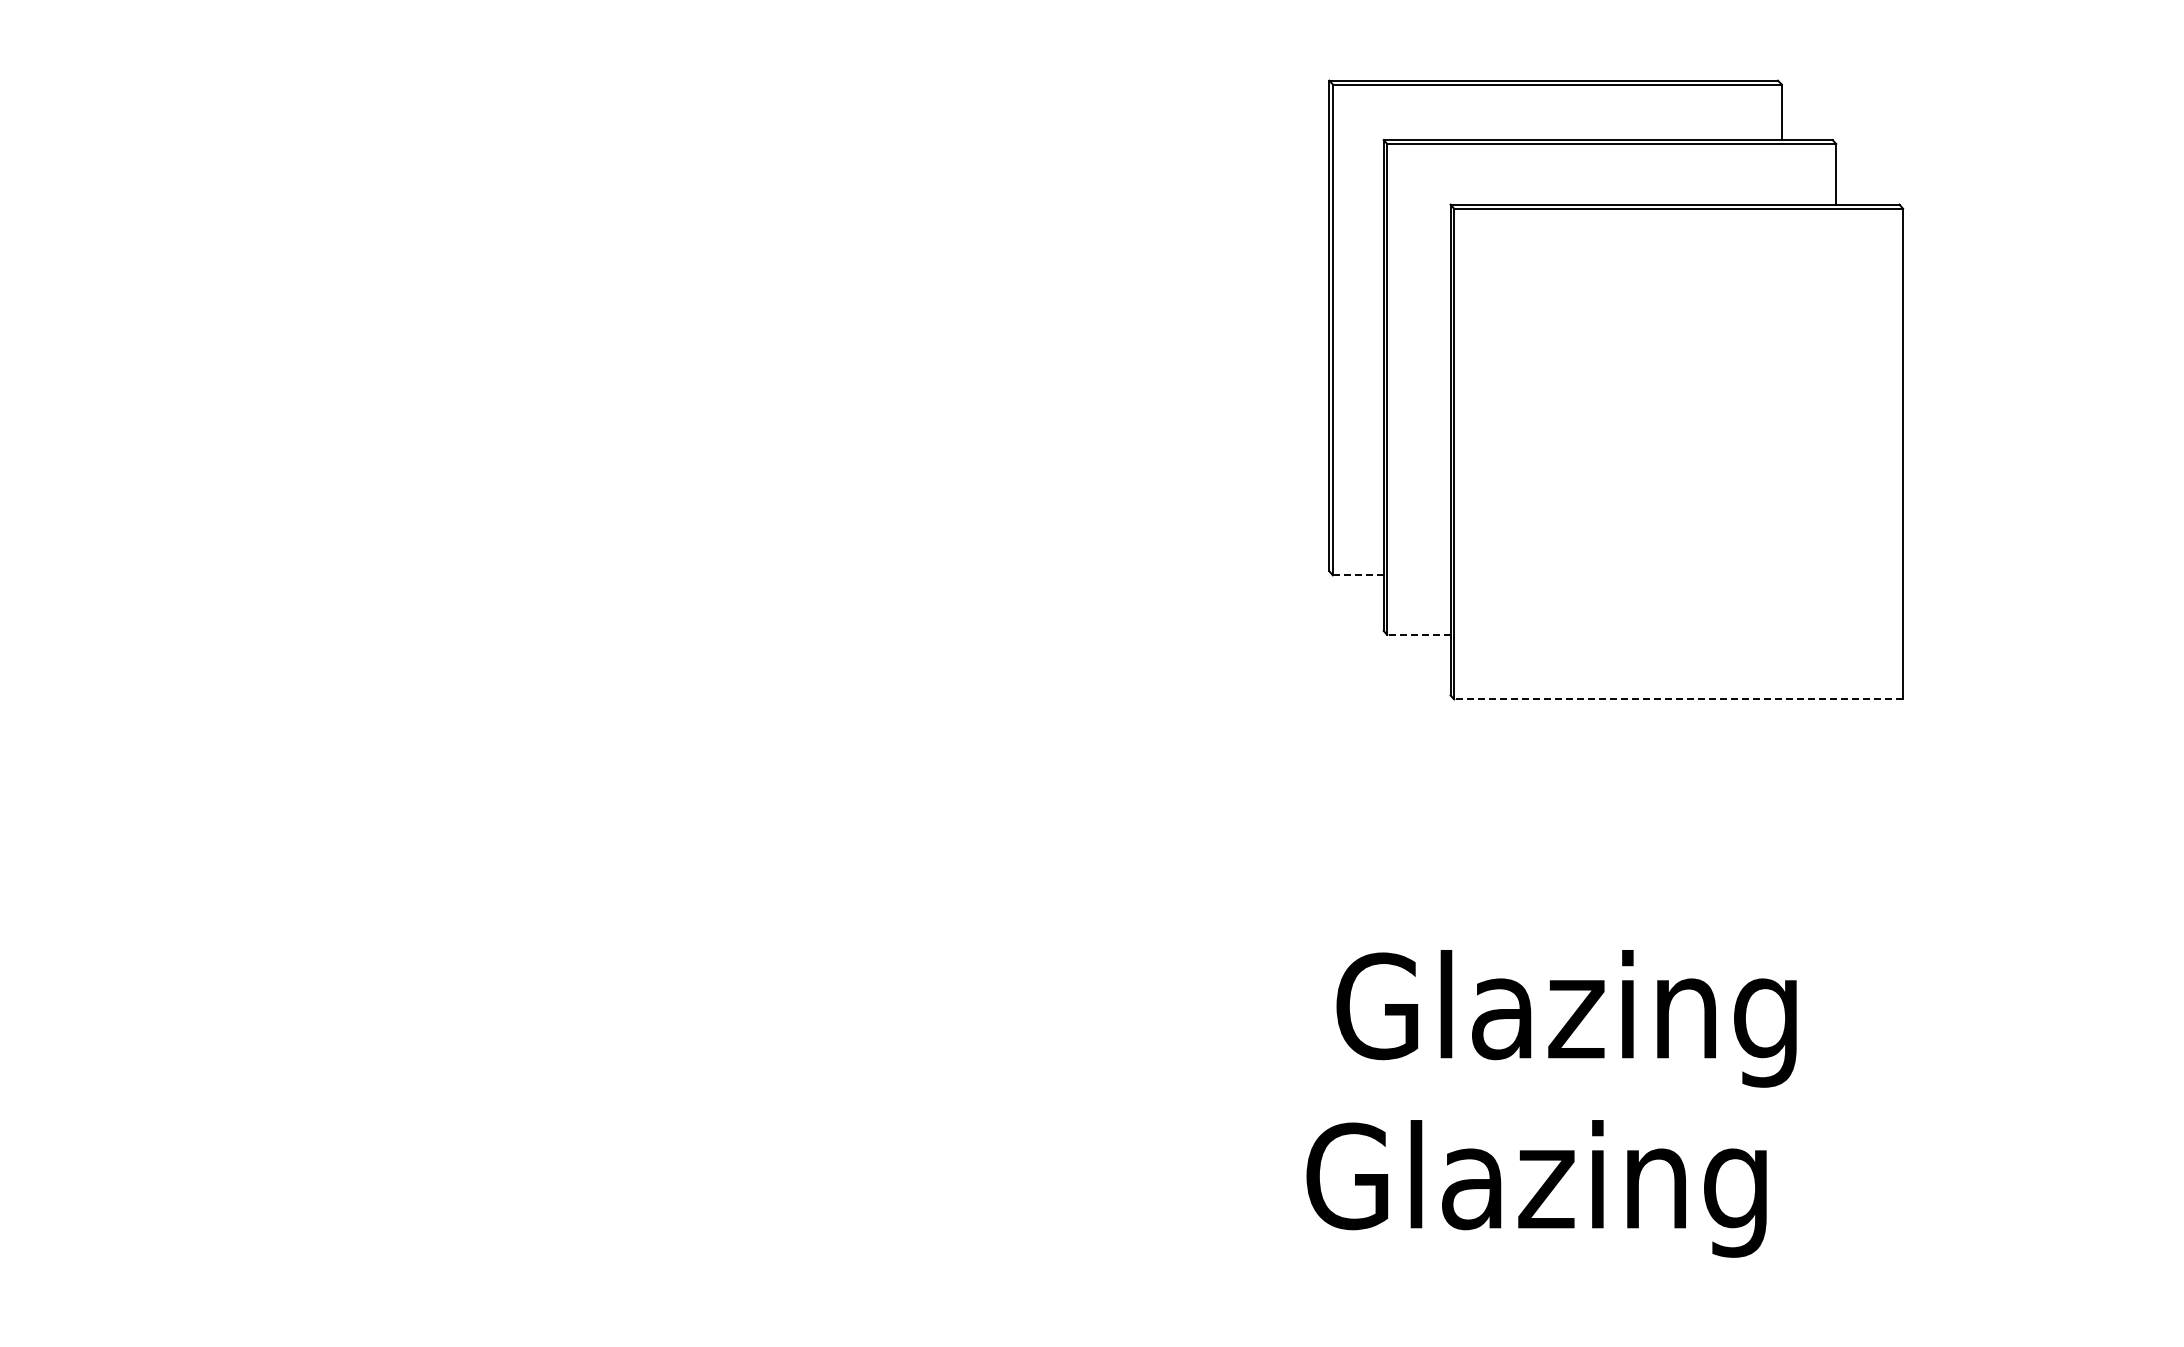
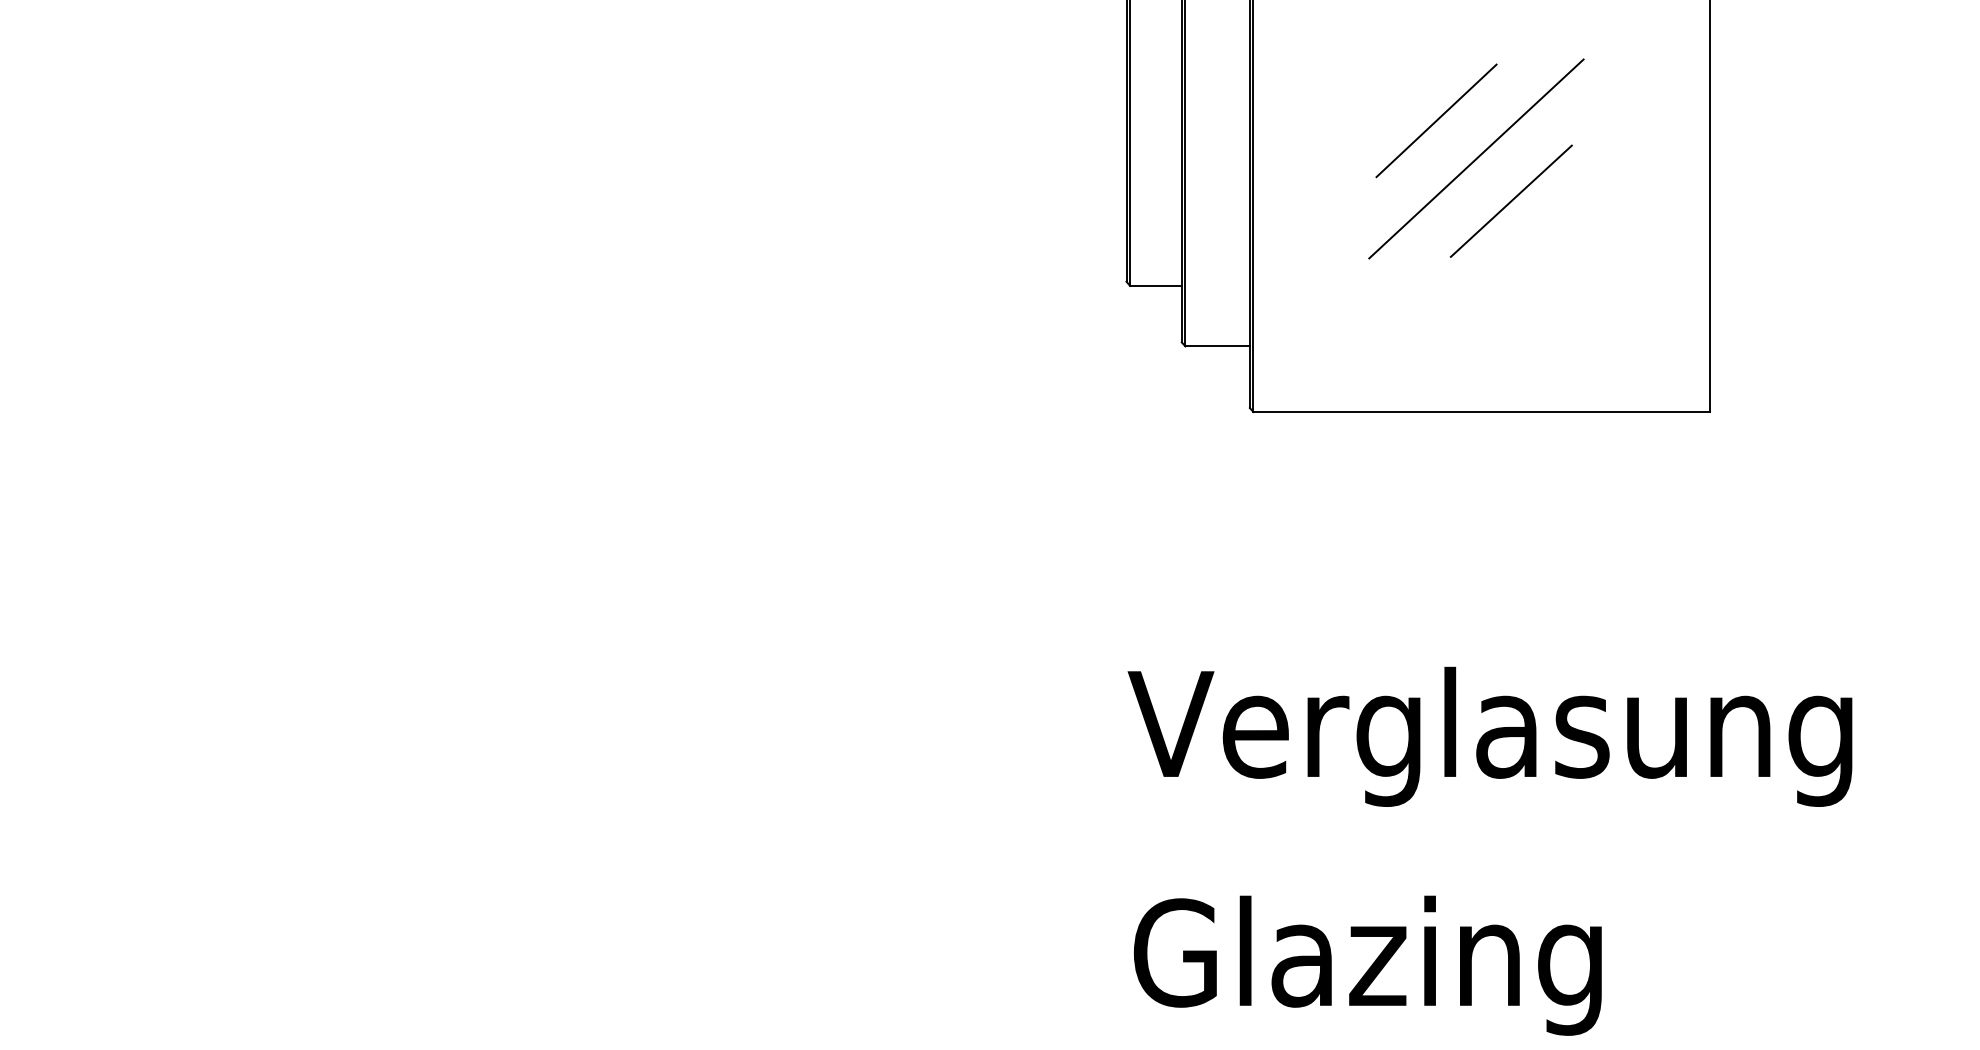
line: (1634, 412) -> (1436, 120), added
line: (1673, 450) -> (1476, 158), added
line: (1707, 491) -> (1511, 200), added
line: (1357, 575) -> (1155, 286), dashed -> solid
line: (1418, 634) -> (1217, 346), dashed -> solid
line: (1678, 699) -> (1481, 412), dashed -> solid
text: (1686, 1018) -> (1489, 736), Glazing -> Verglasung
text: (1536, 1188) -> (1367, 965), moved

